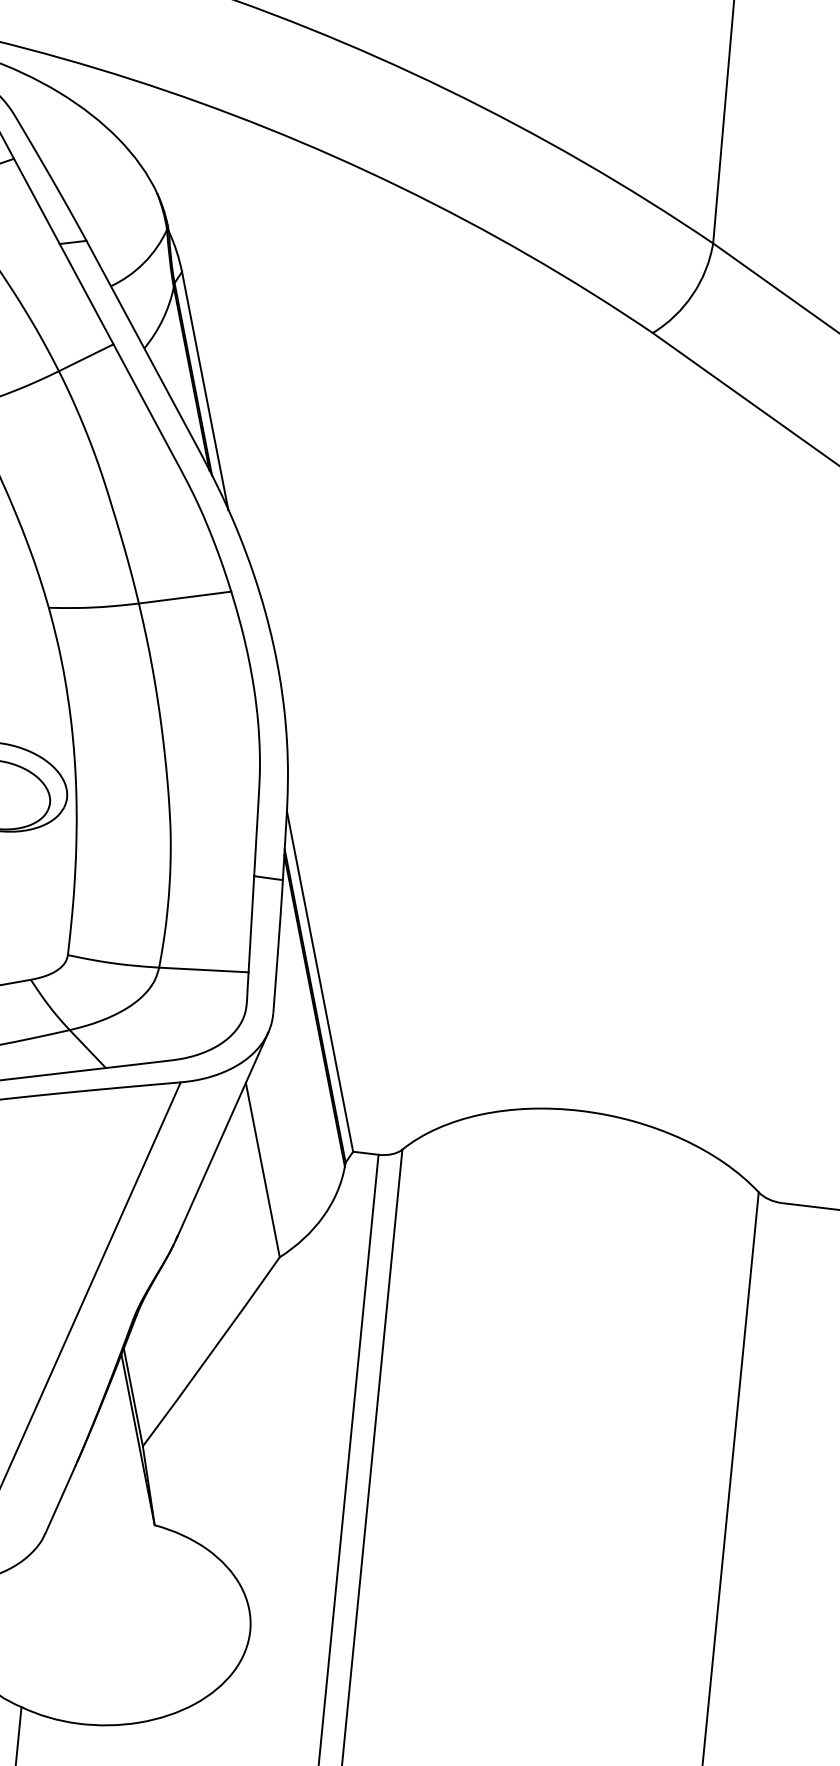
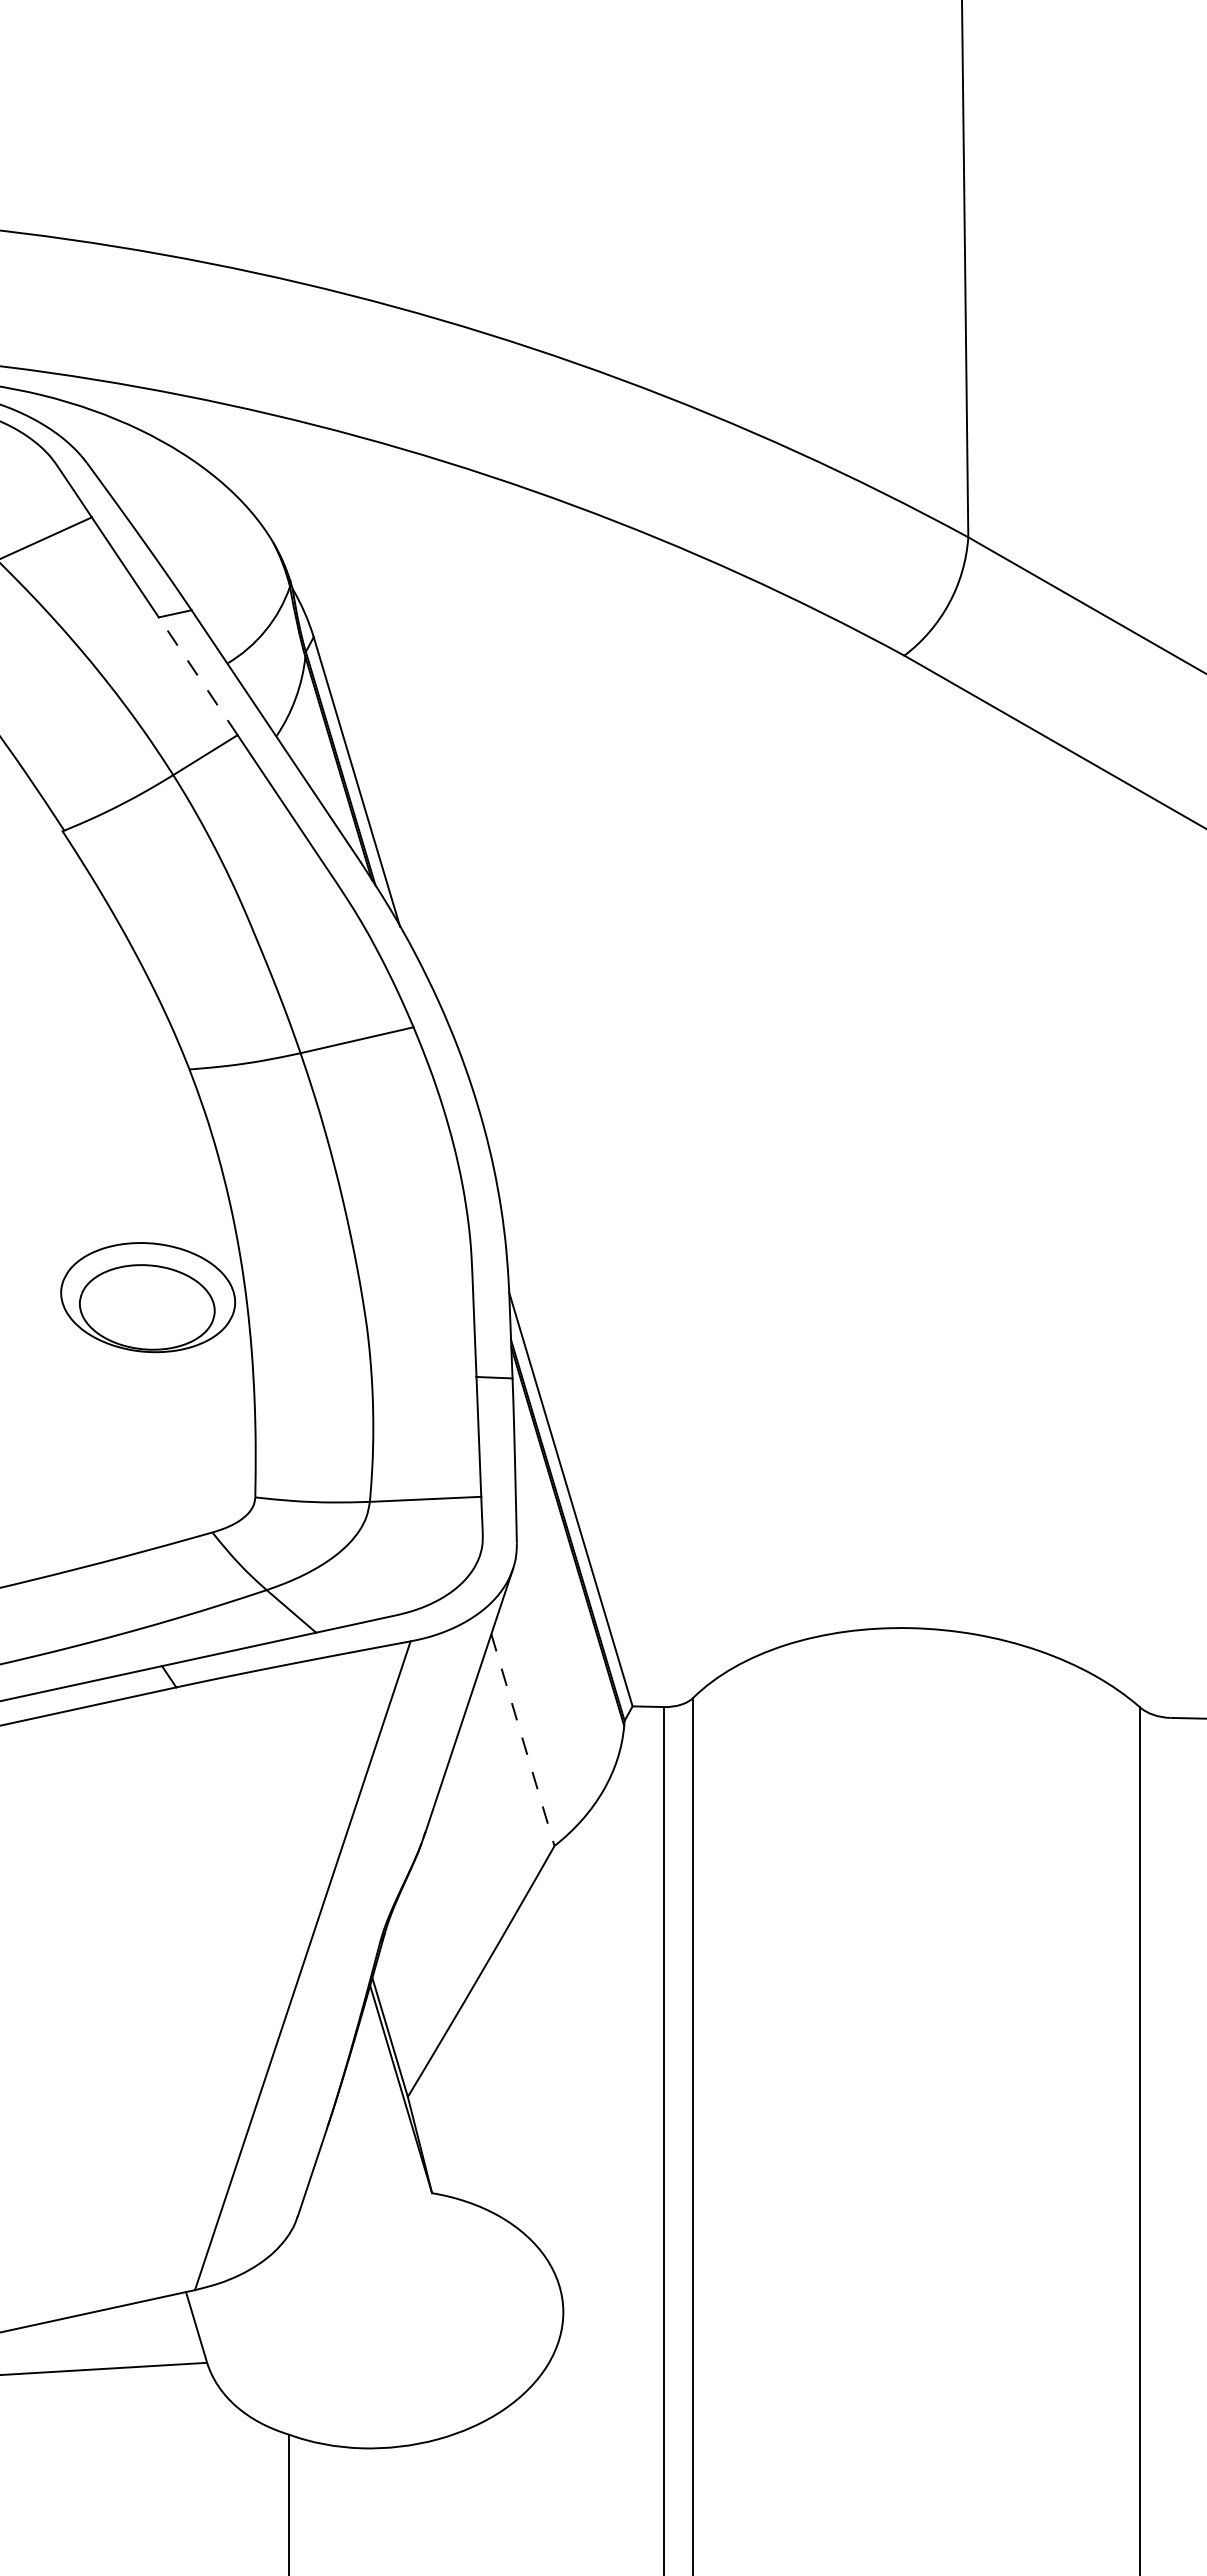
line: (86, 294) -> (198, 676), solid -> dashed
line: (262, 1170) -> (522, 1740), solid -> dashed

